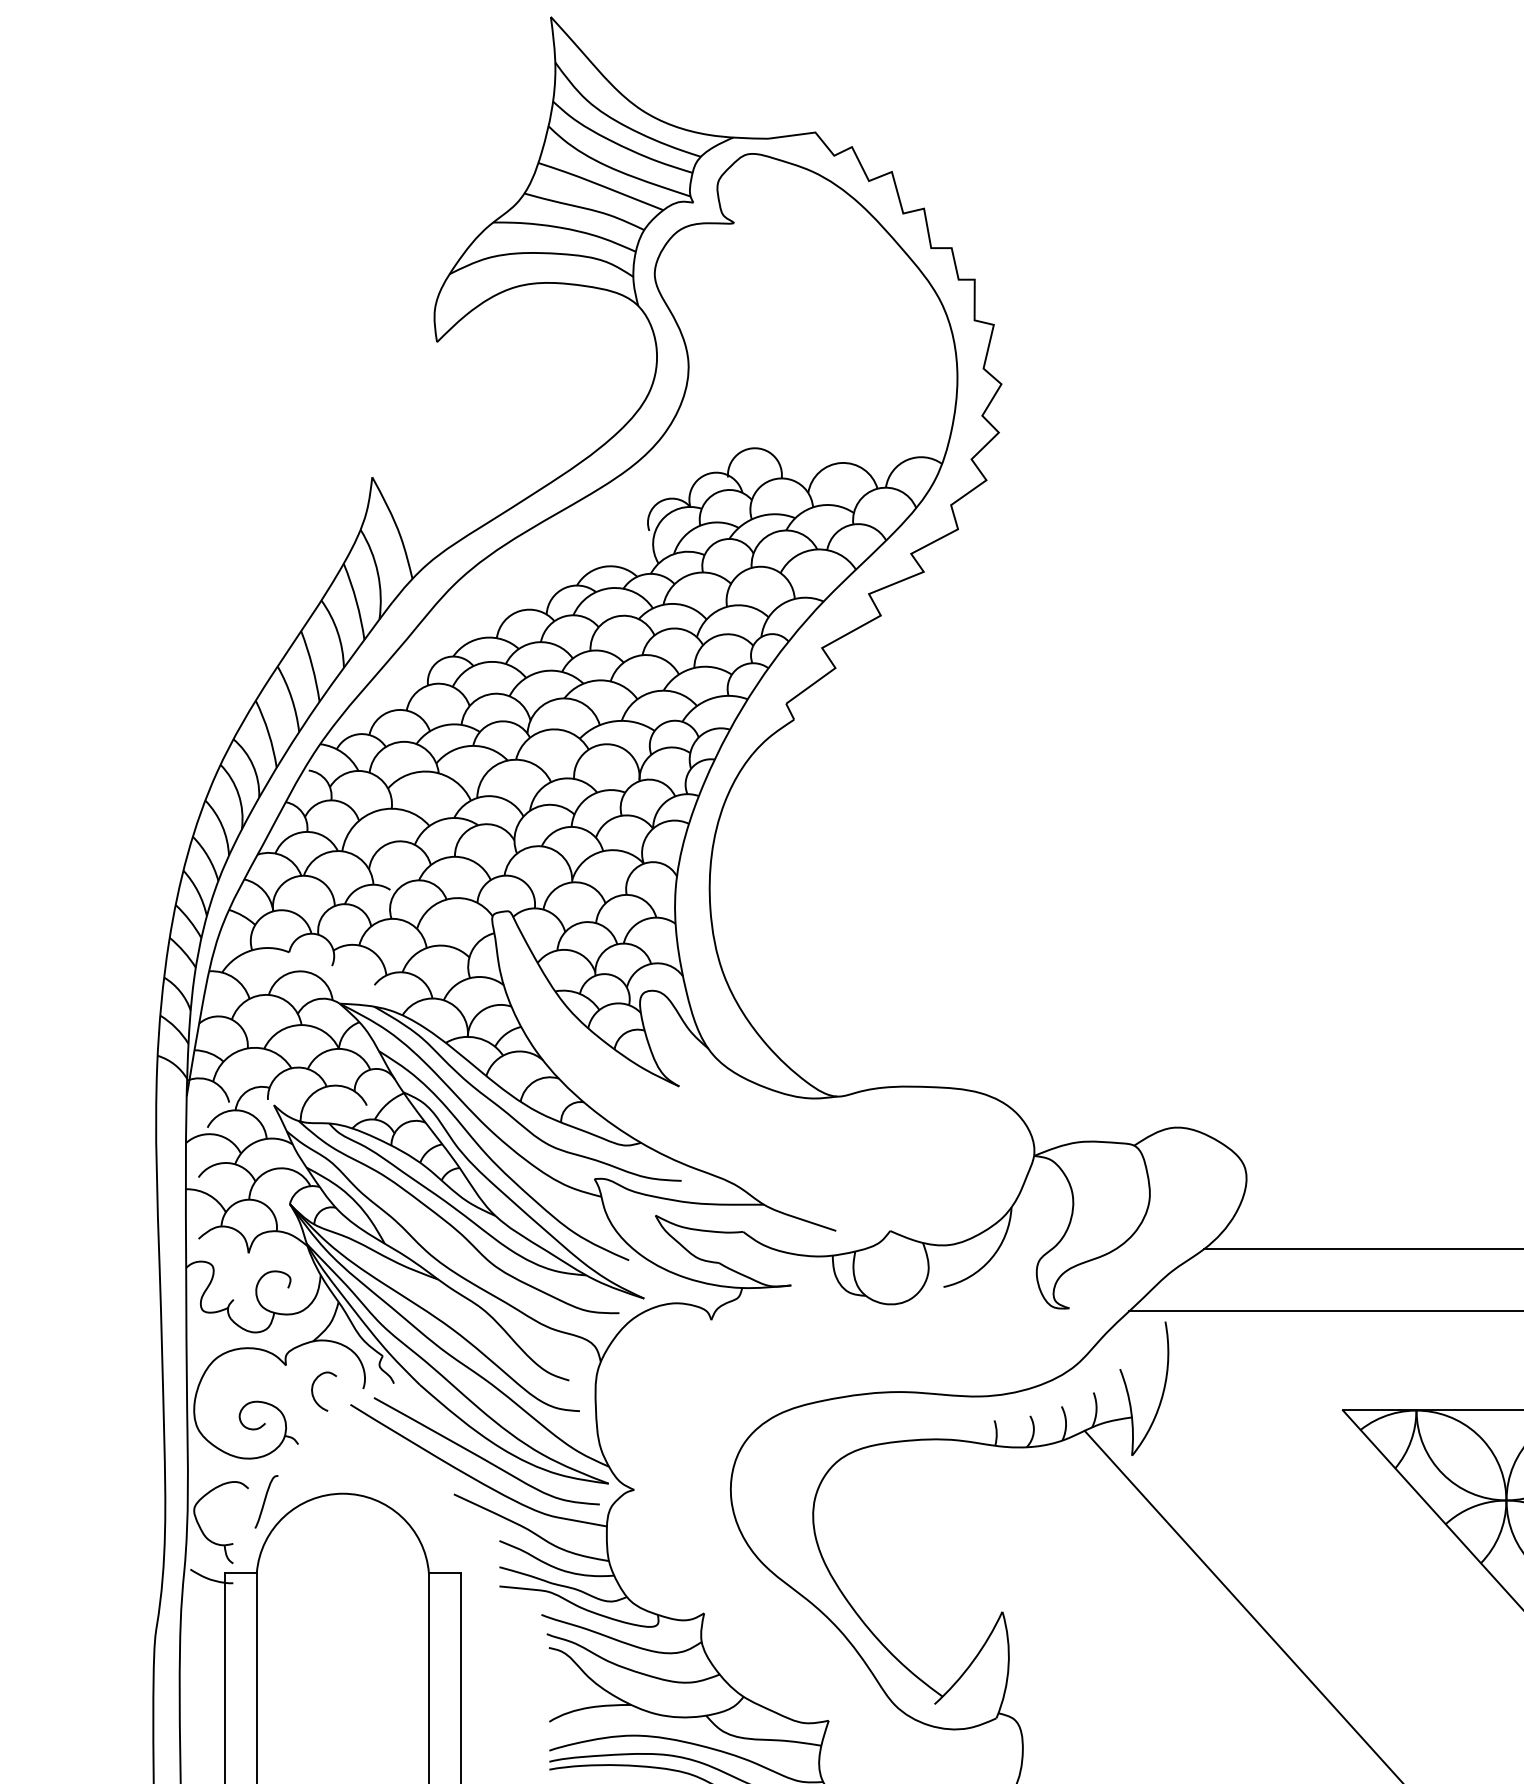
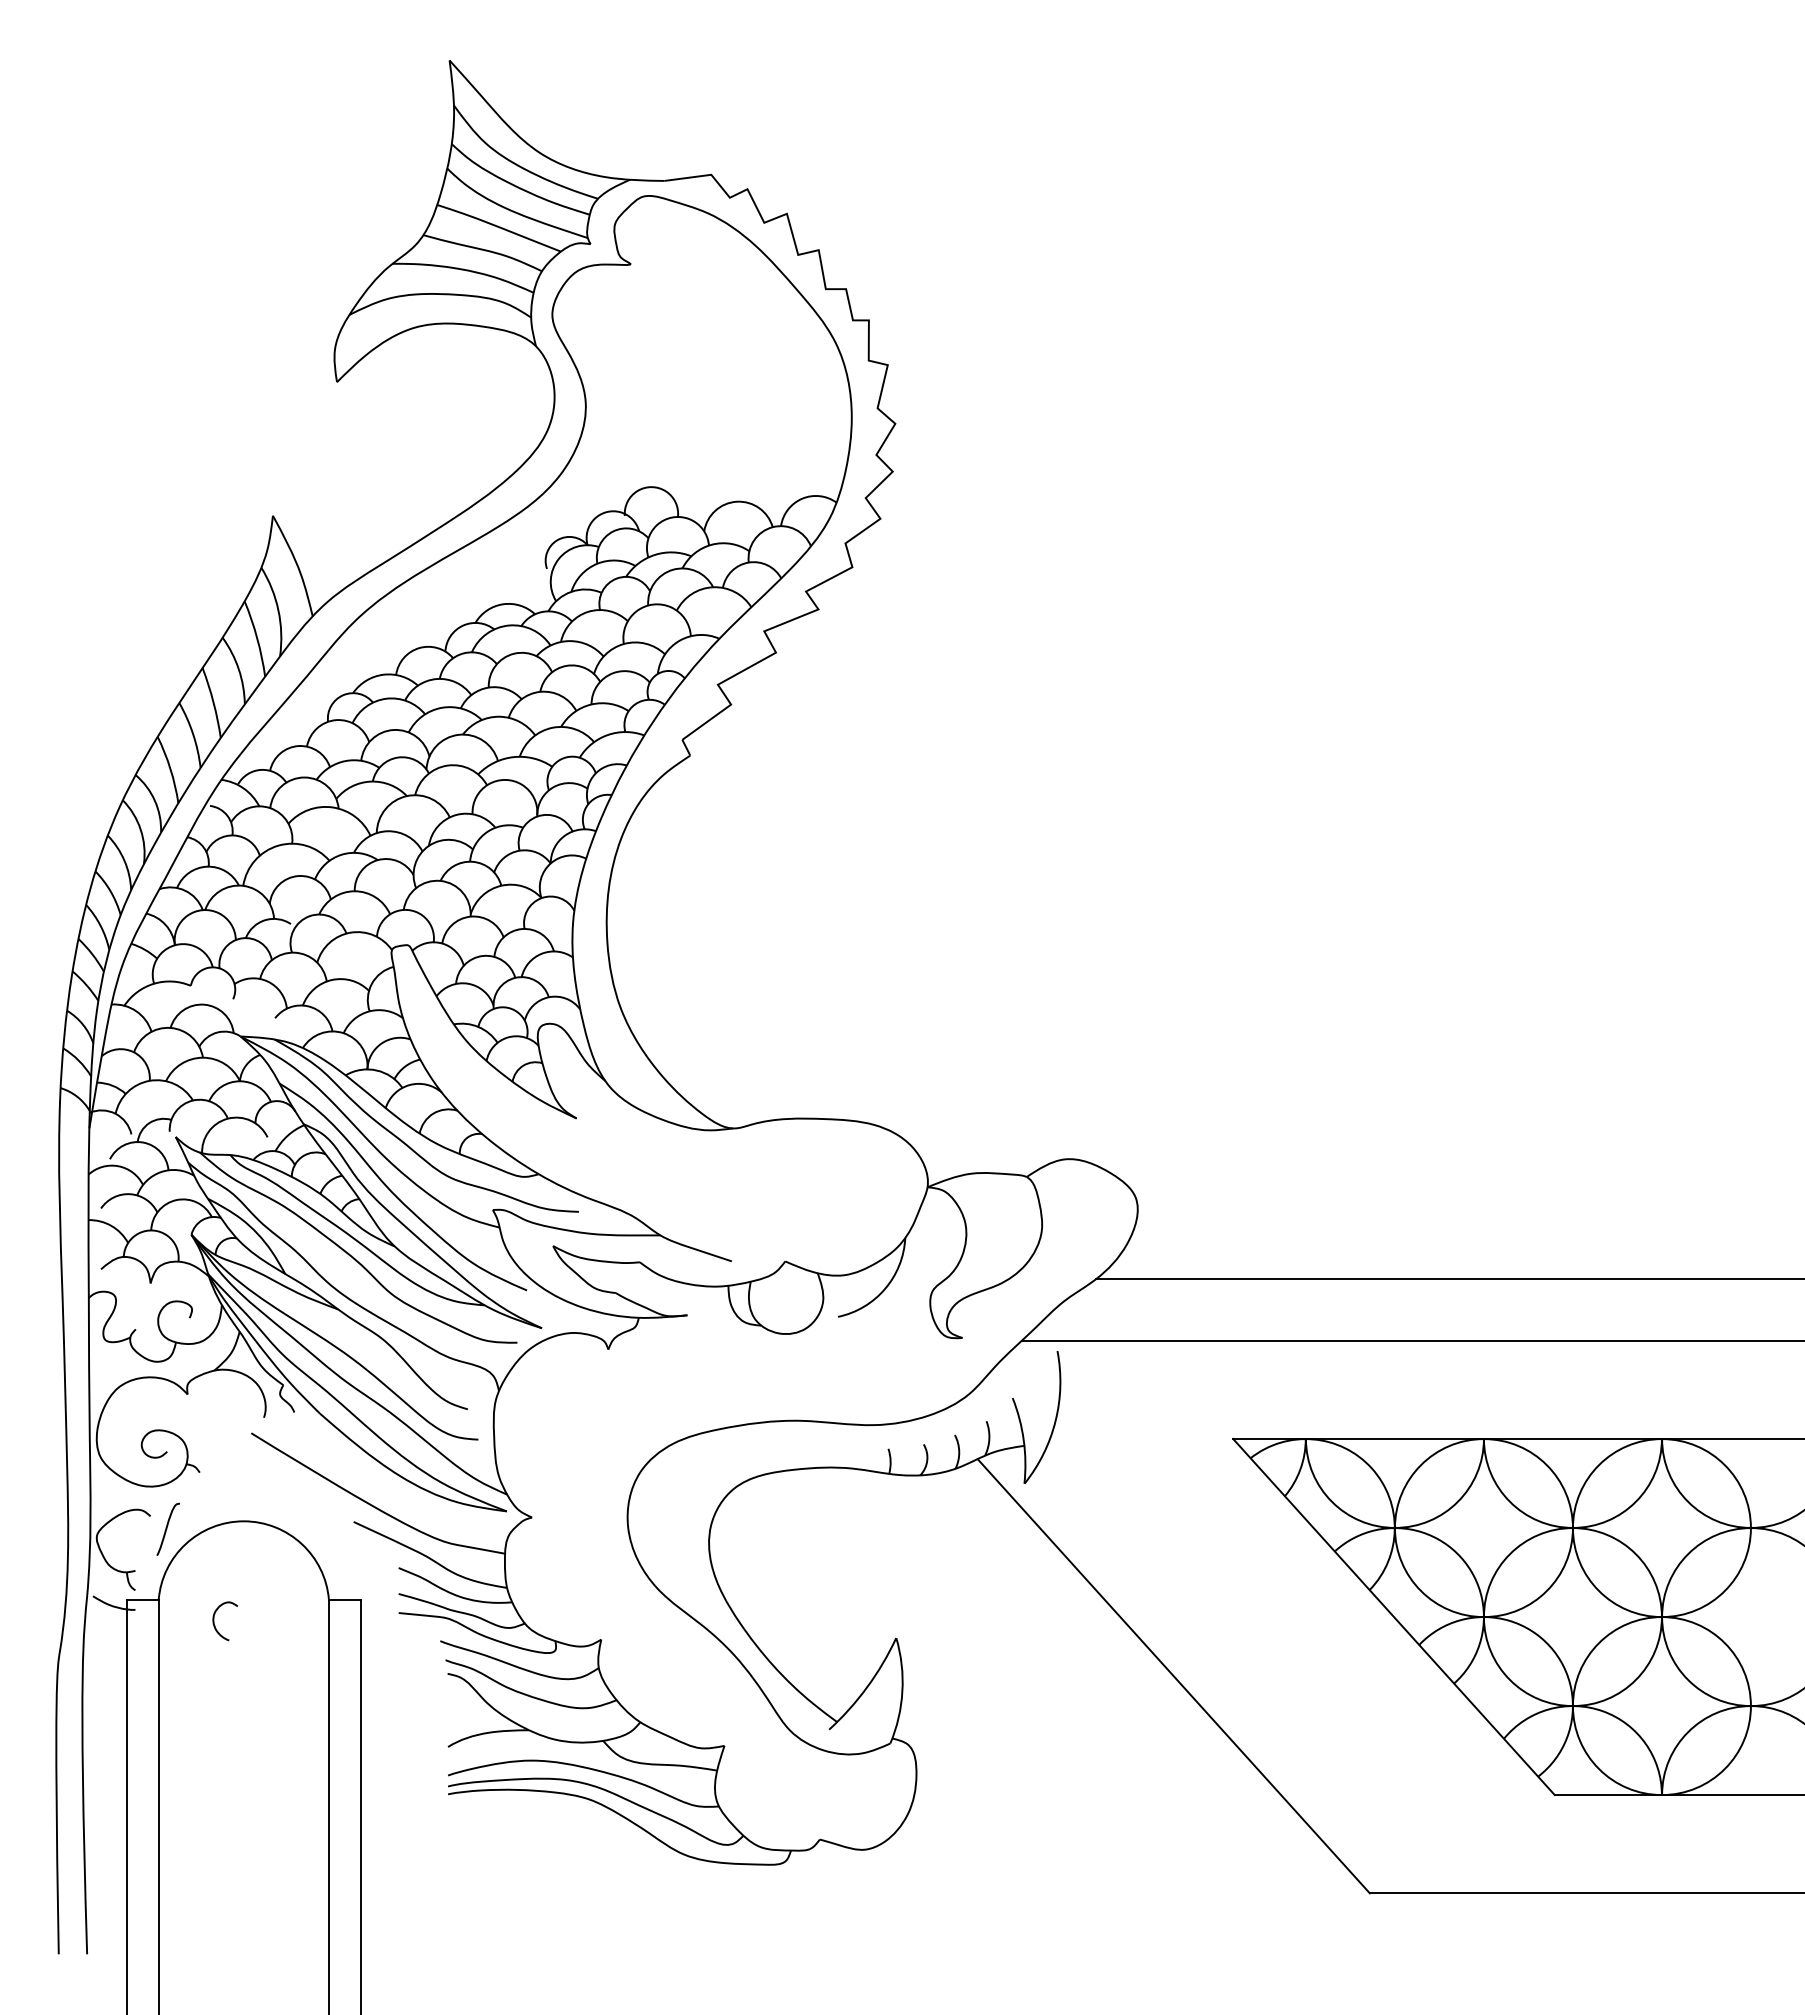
curve: (314, 1395) -> (215, 1625), moved
curve: (483, 1457) -> (382, 1485), removed

